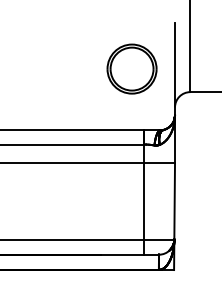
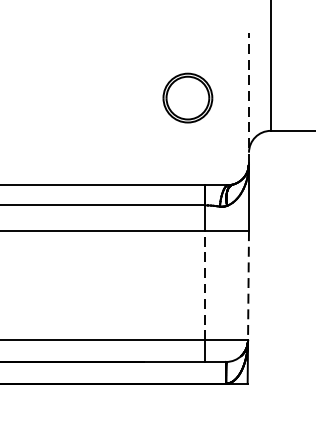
part: (131, 68) -> (187, 97), size x0.7
line: (175, 68) -> (249, 97), solid -> dashed
line: (144, 200) -> (205, 284), solid -> dashed
line: (174, 201) -> (248, 286), solid -> dashed

